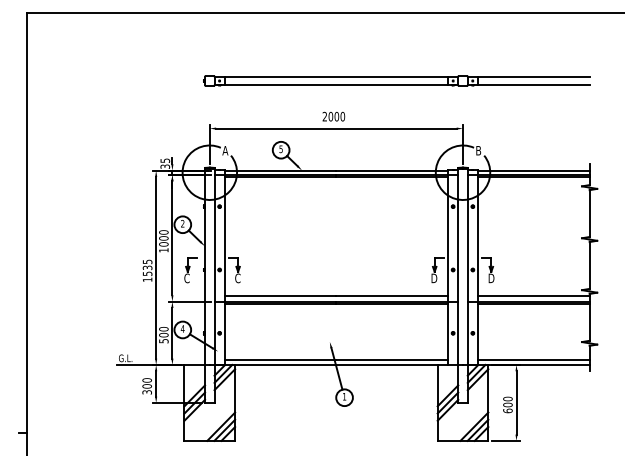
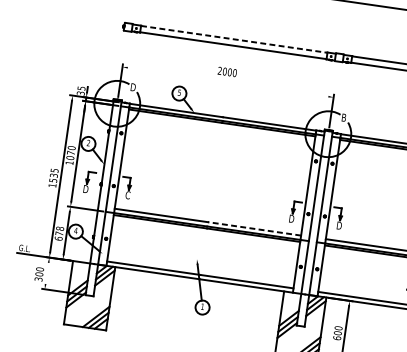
line: (336, 77) -> (234, 39), solid -> dashed
line: (336, 128) -> (228, 82), removed
text: (225, 150) -> (133, 87), A -> D
text: (163, 238) -> (70, 153), 1000 -> 1070
text: (187, 278) -> (85, 189), C -> D
line: (392, 296) -> (254, 228), solid -> dashed
text: (163, 335) -> (59, 233), 500 -> 678
line: (156, 383) -> (47, 273), removed

